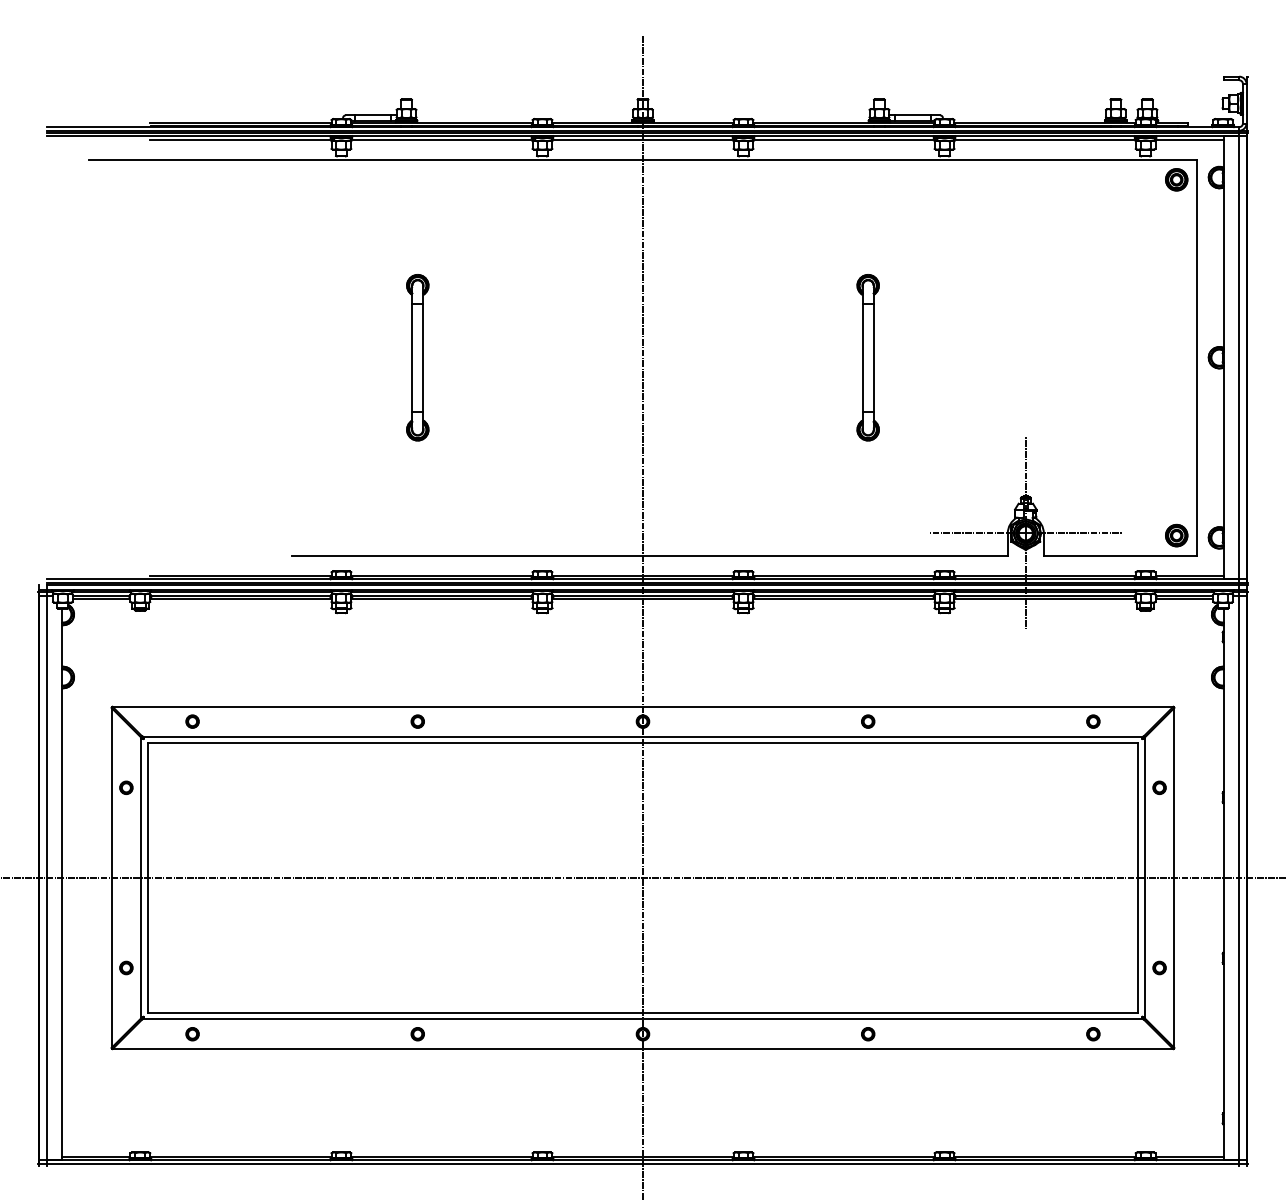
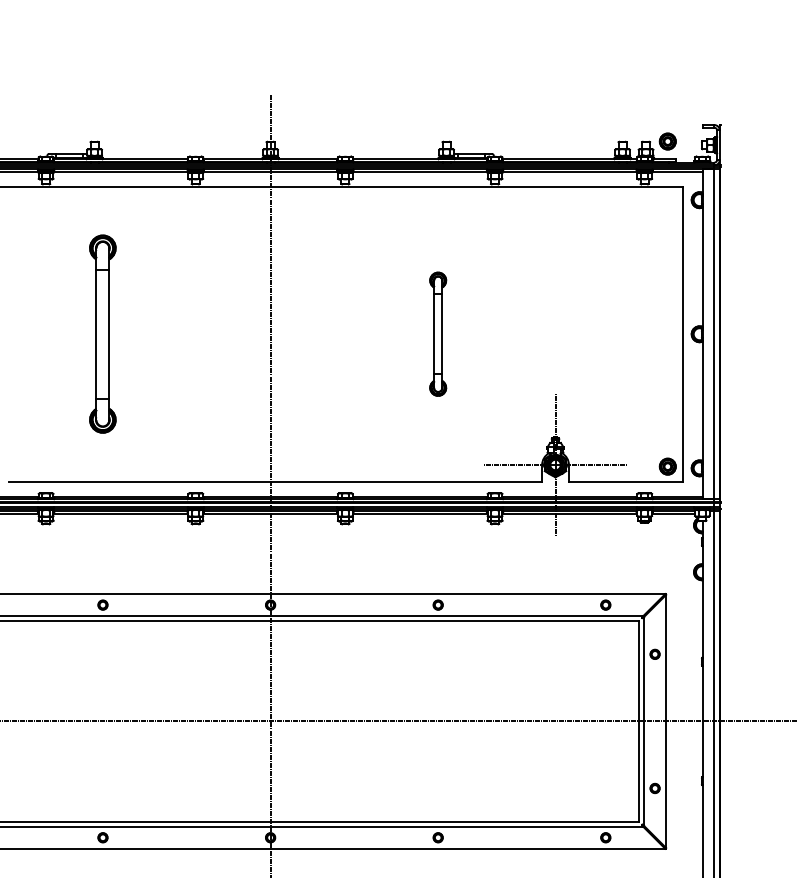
part: (1176, 179) -> (667, 141), moved
part: (417, 357) -> (102, 334), size x1.6

